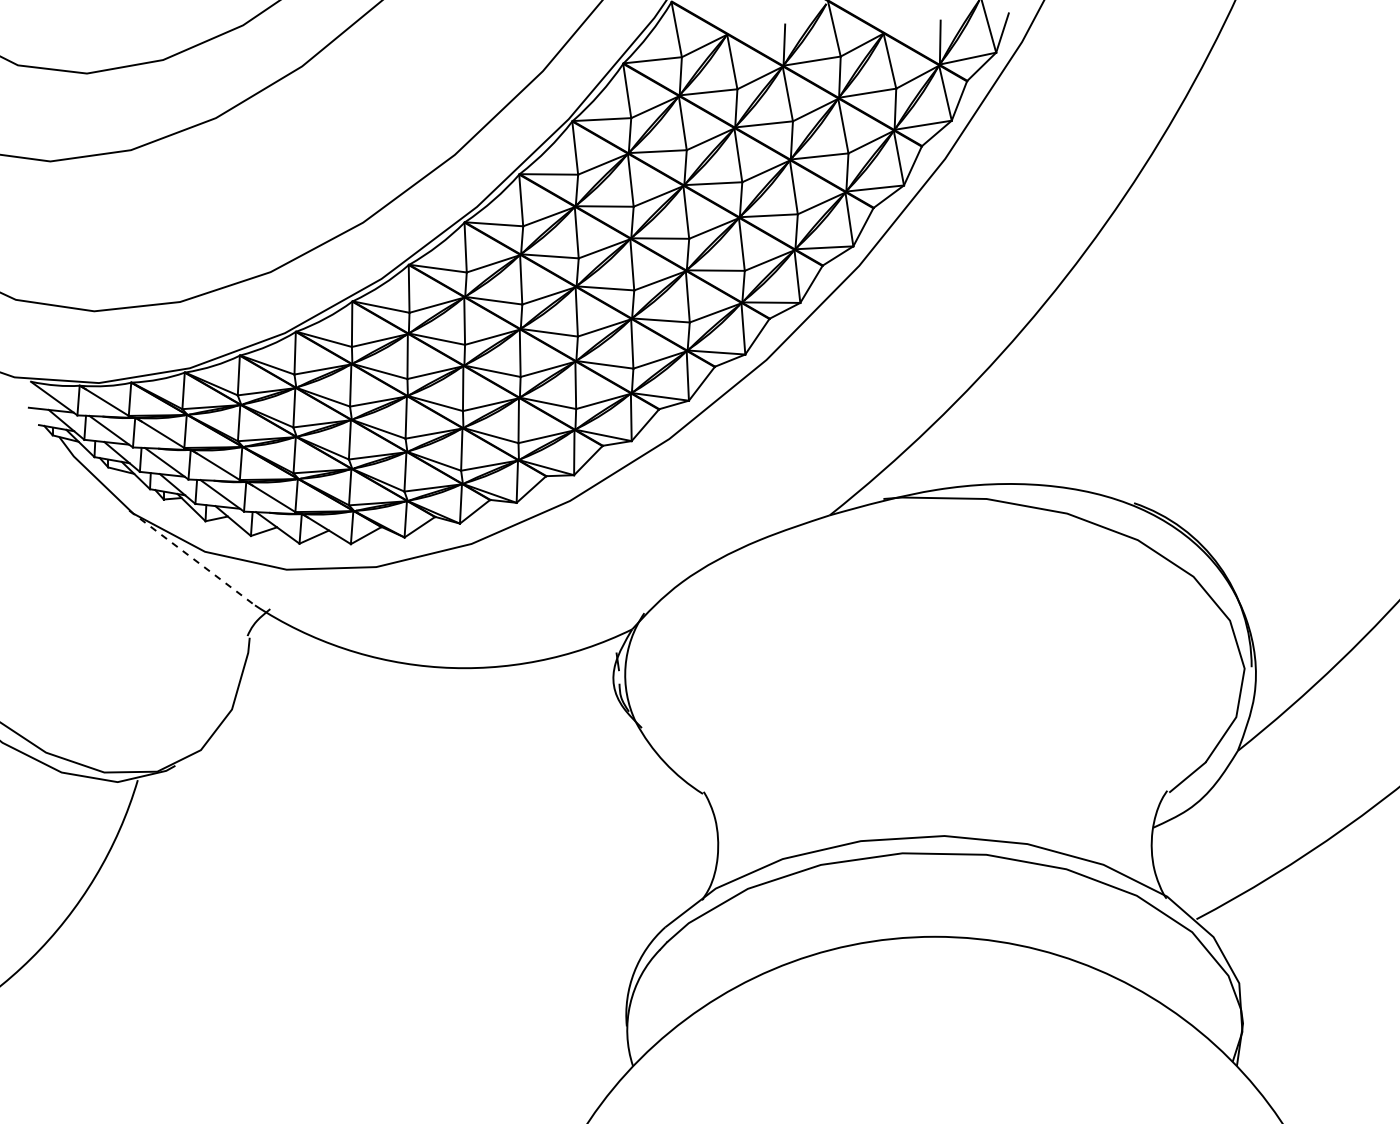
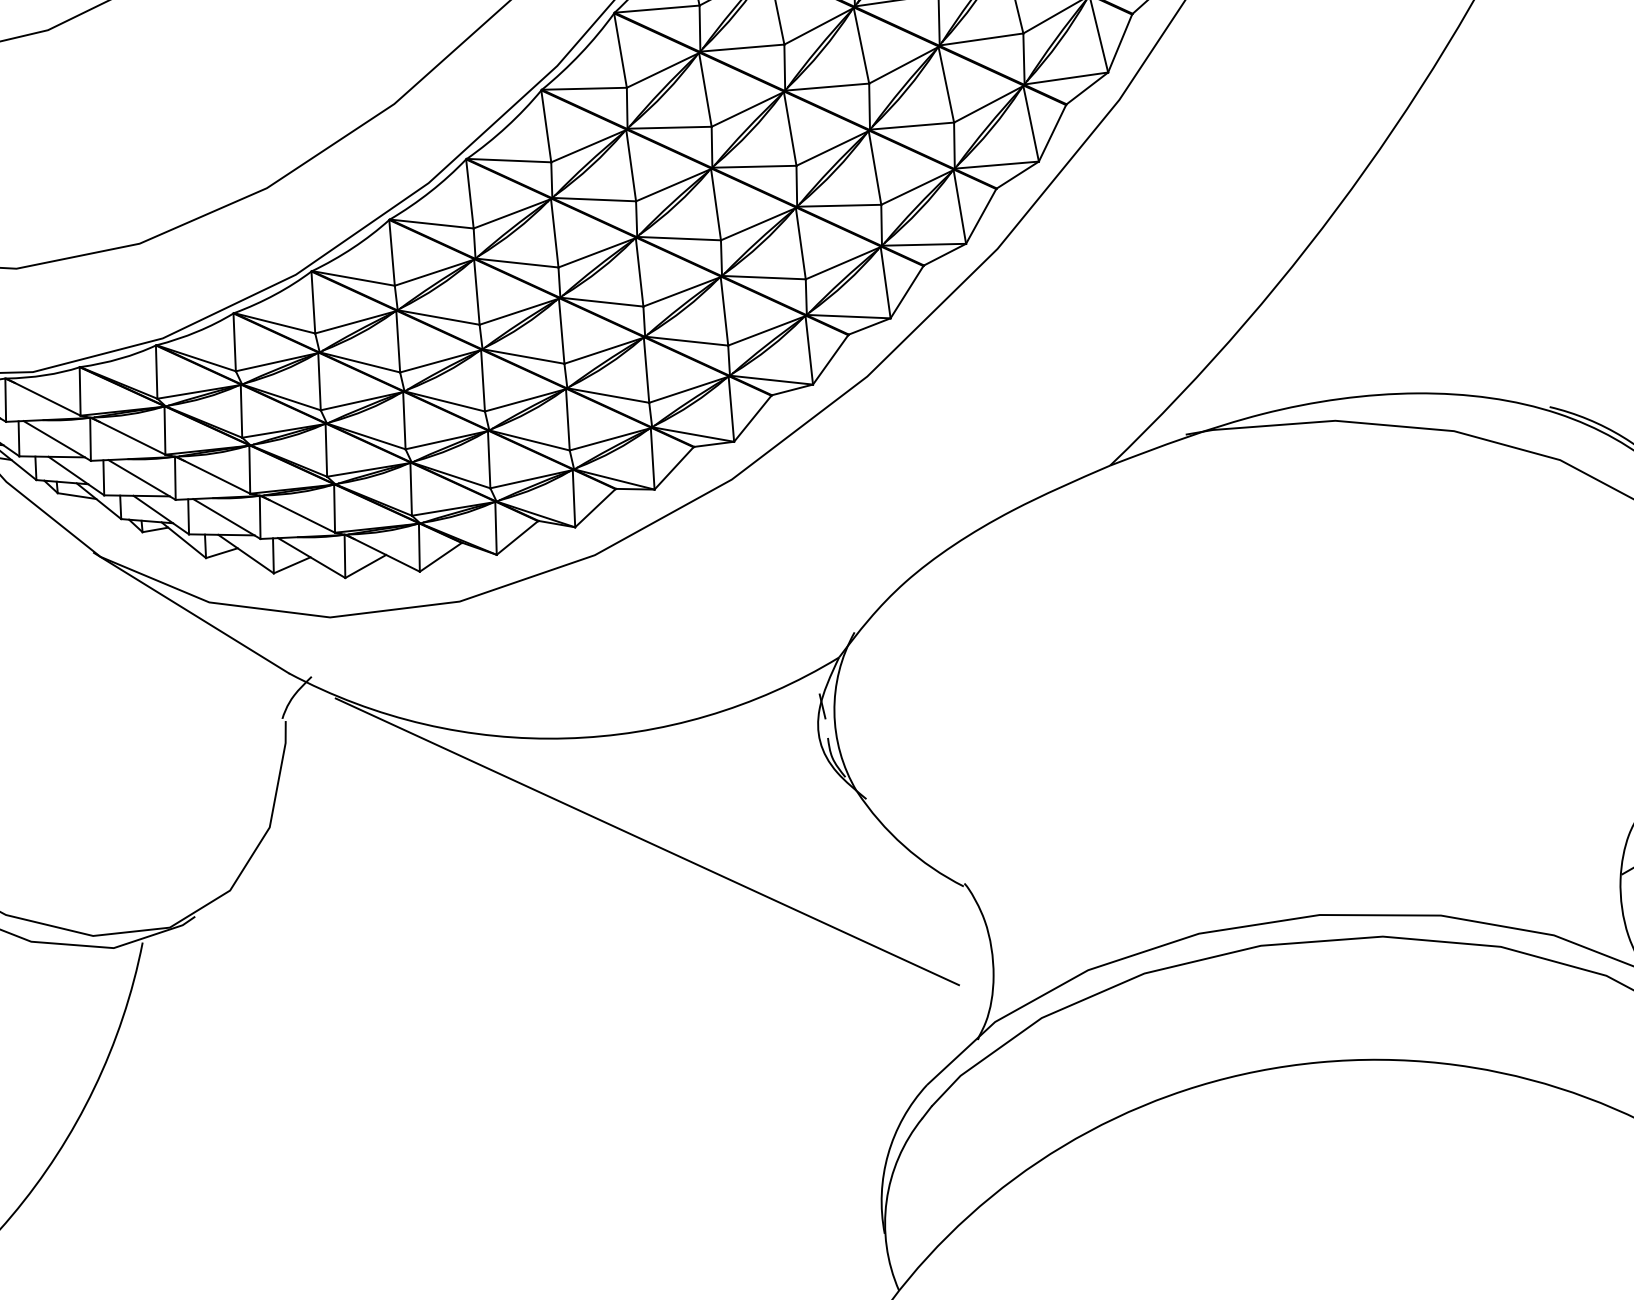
line: (192, 557) -> (191, 612), dashed -> solid
line: (489, 743) -> (647, 842), added

